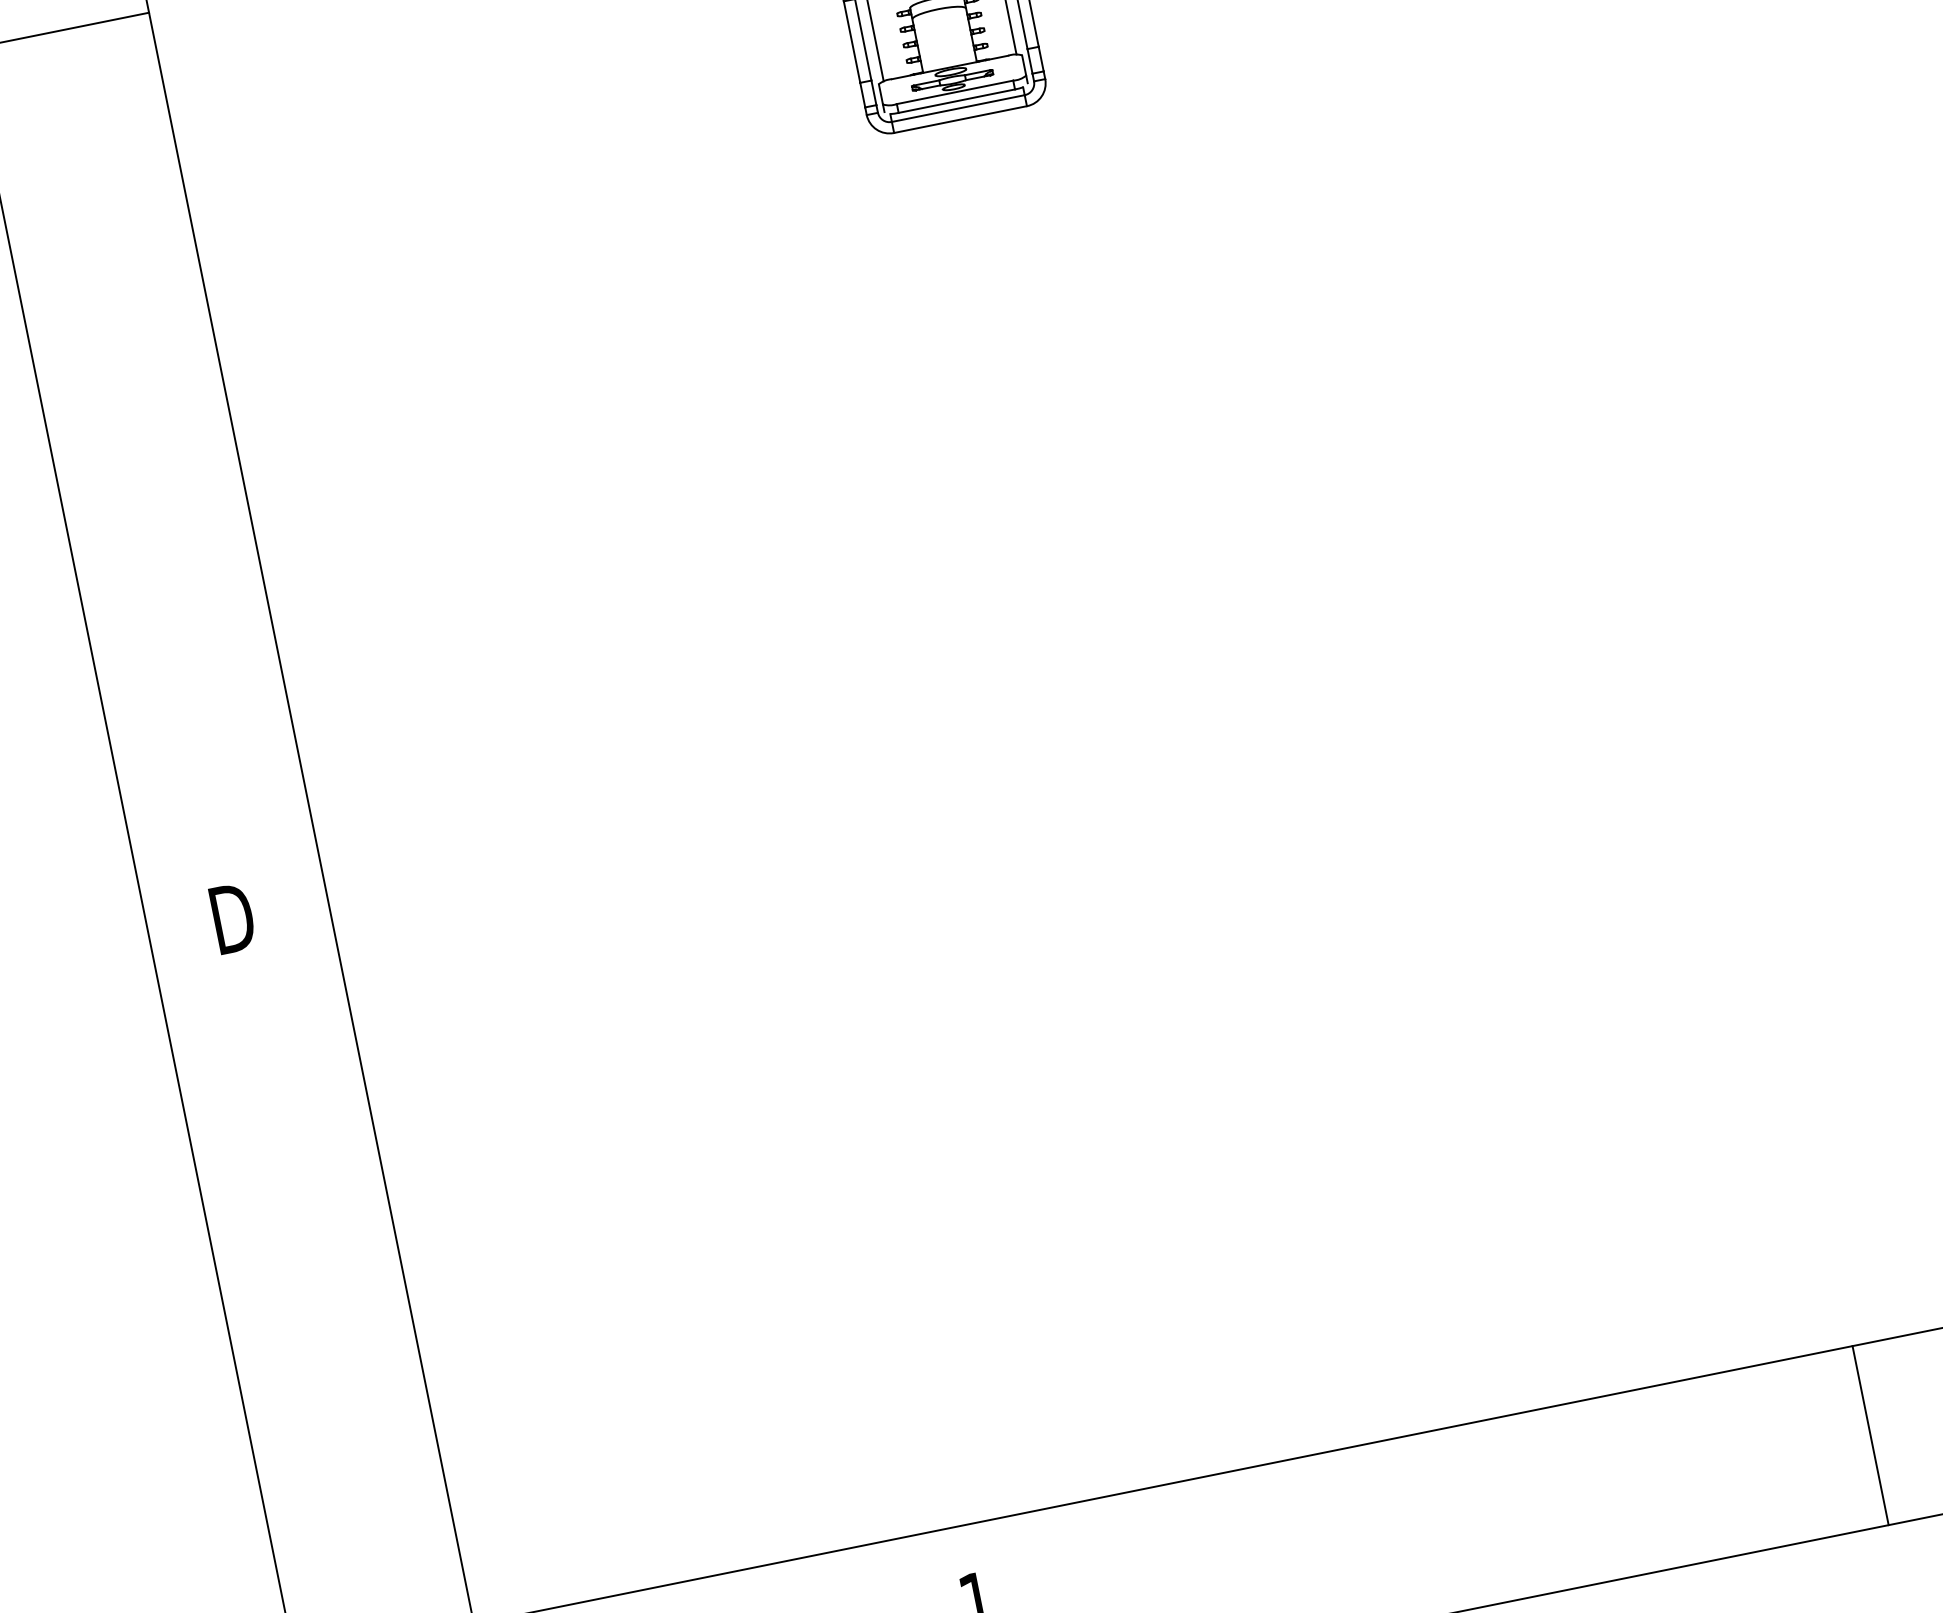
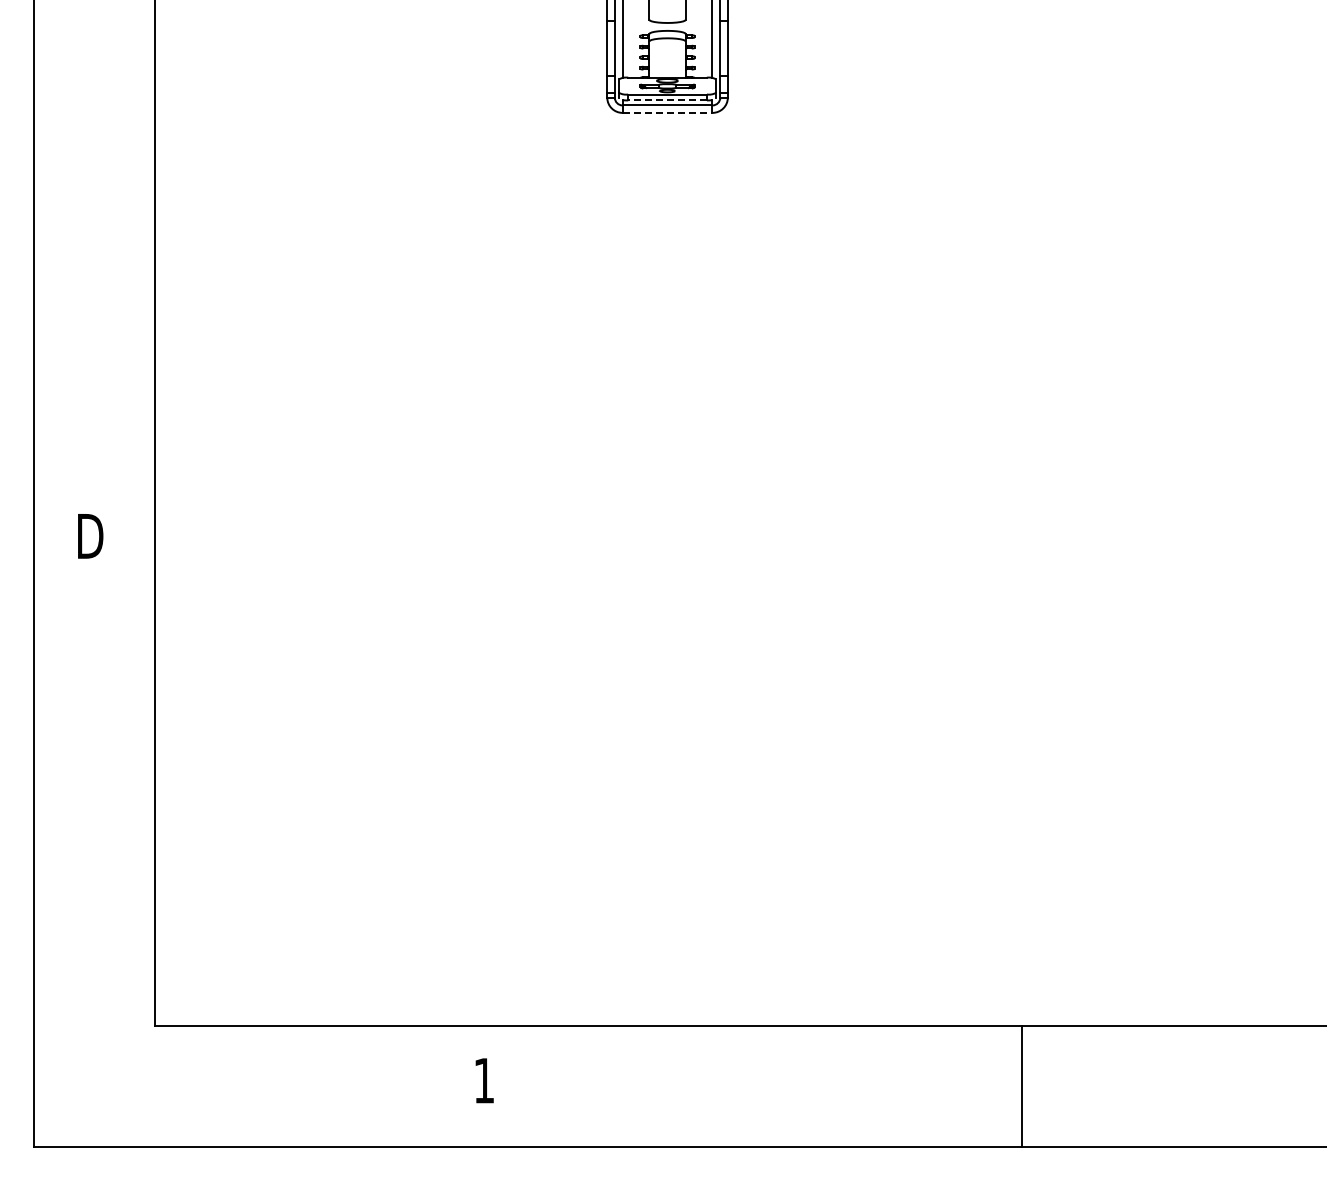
line: (956, 101) -> (667, 100), solid -> dashed
line: (960, 119) -> (667, 112), solid -> dashed
line: (1870, 1435) -> (1022, 1086), moved

